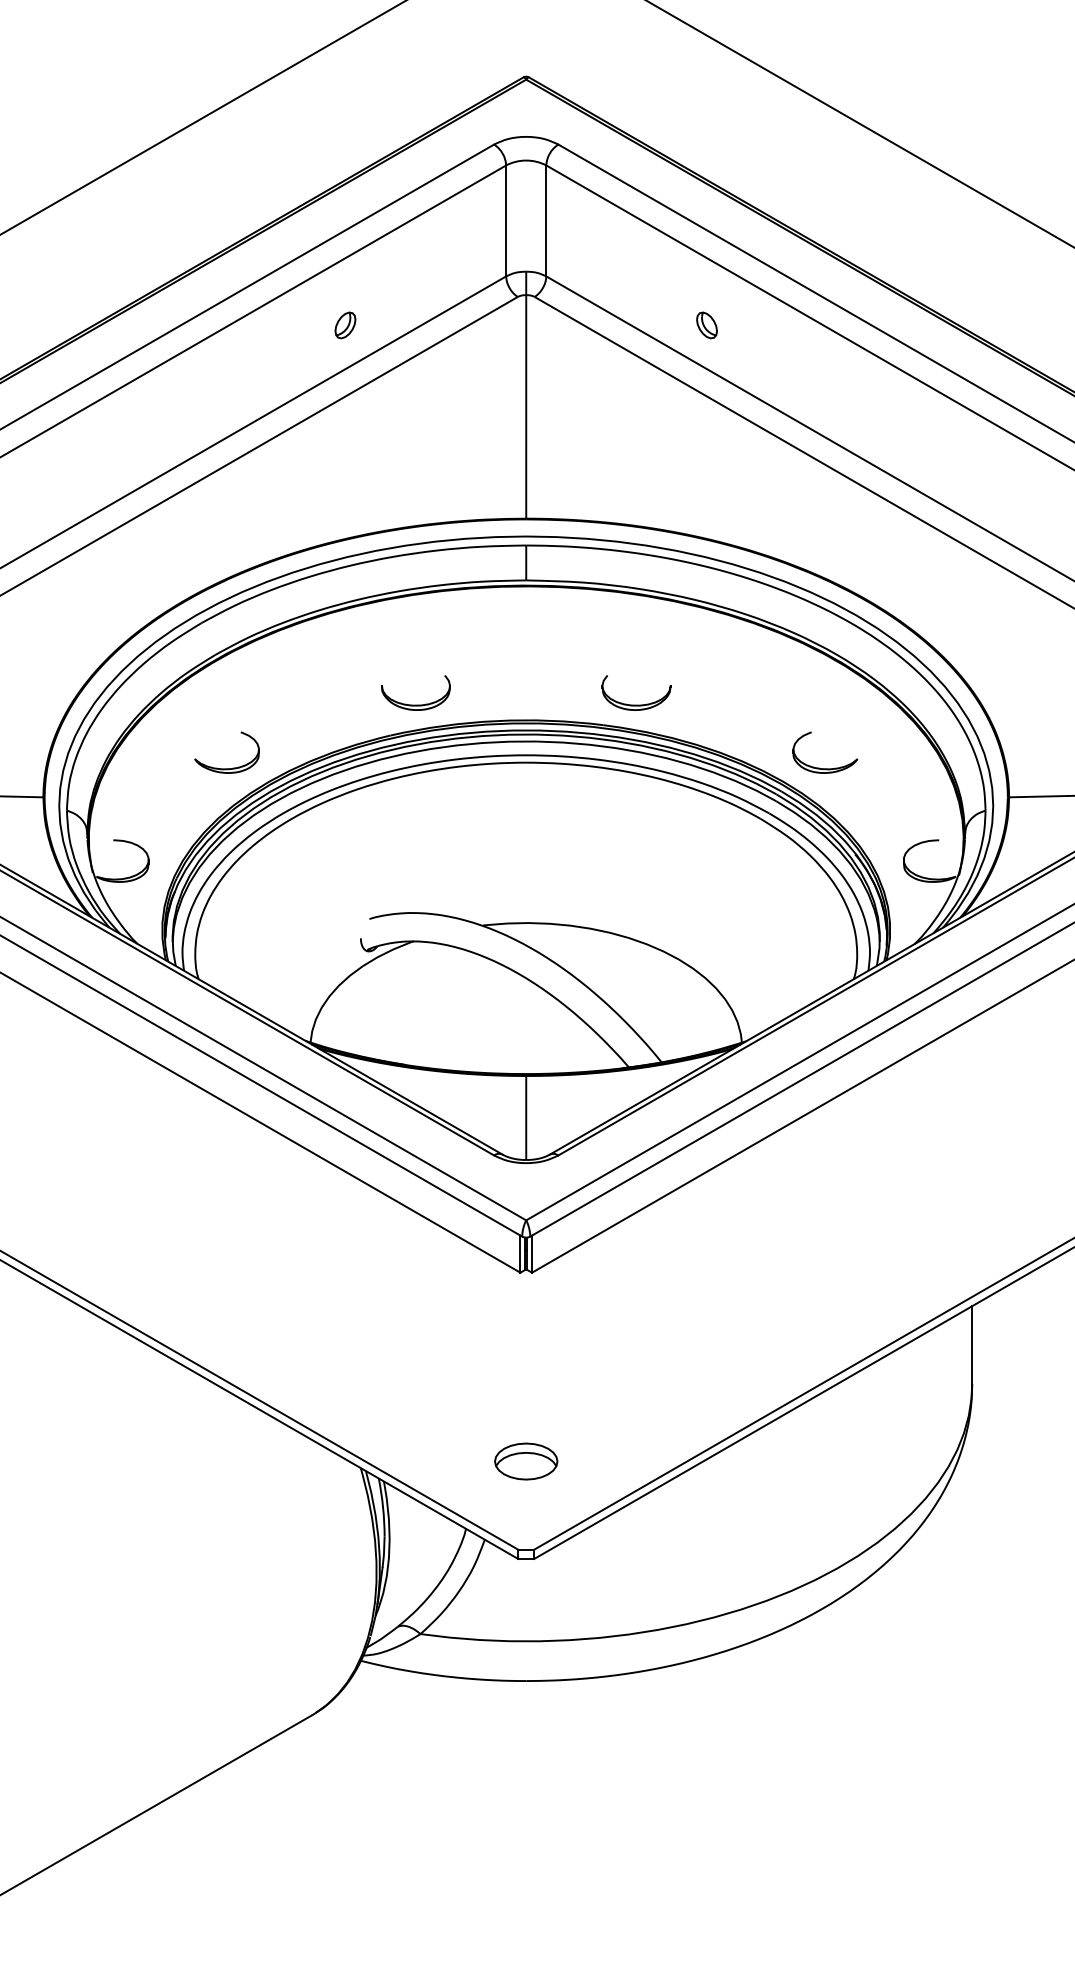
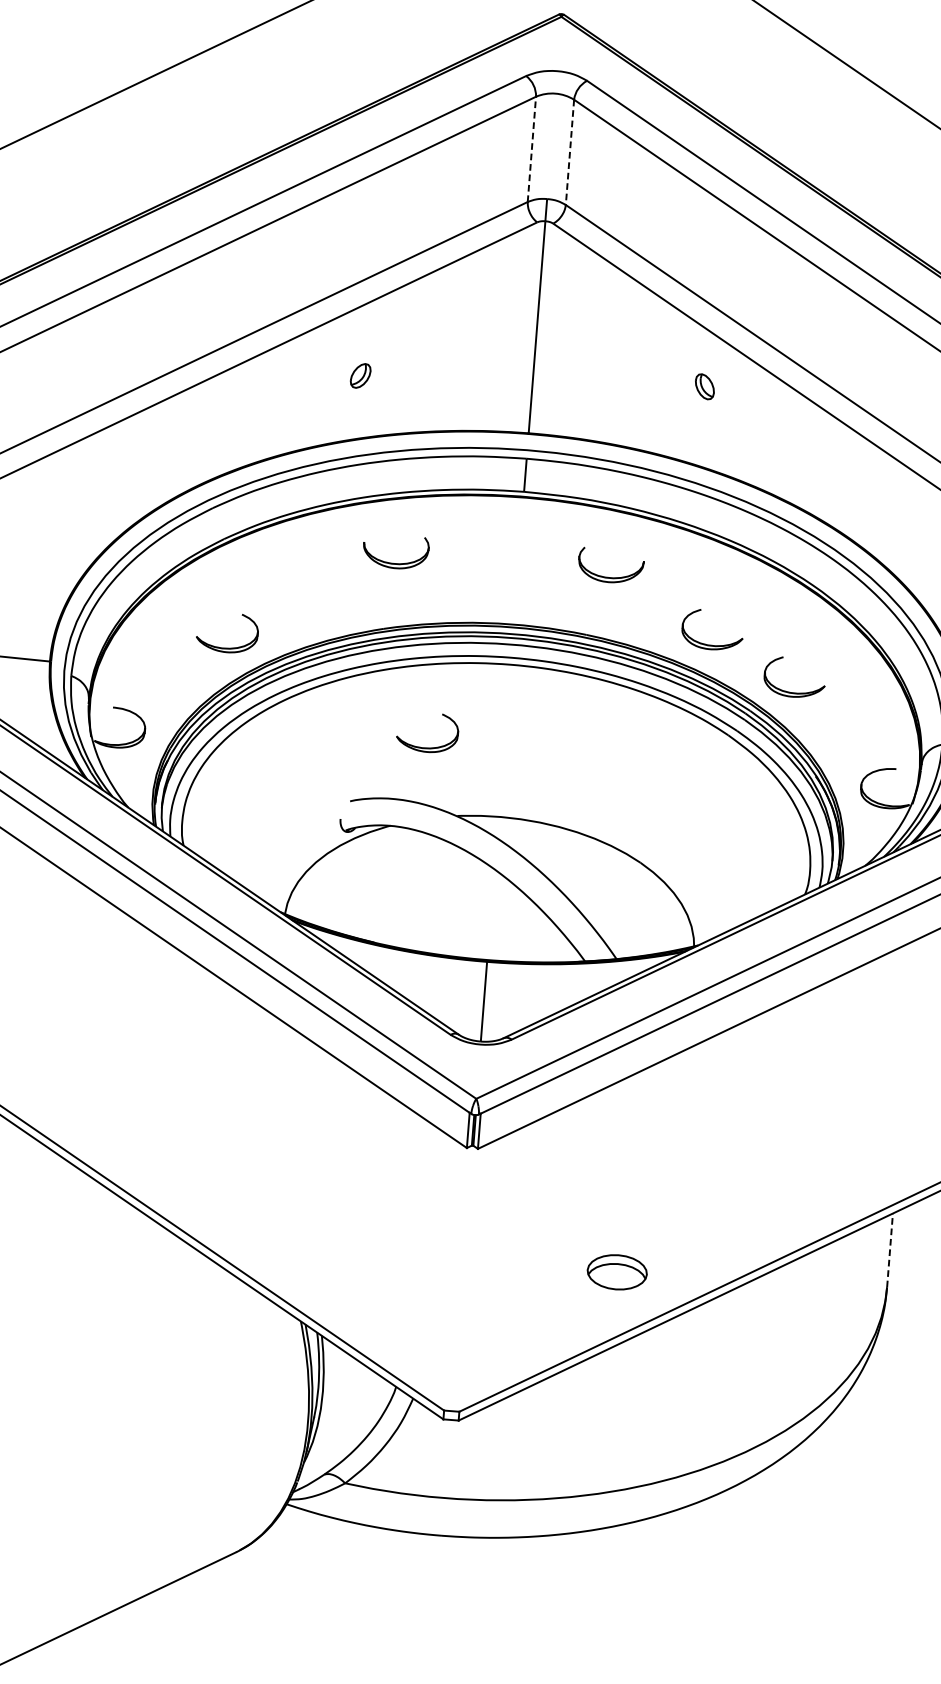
line: (506, 220) -> (532, 149), solid -> dashed
line: (546, 221) -> (570, 152), solid -> dashed
part: (345, 325) -> (360, 376), moved
part: (706, 325) -> (704, 386), moved
part: (415, 704) -> (394, 562), moved
part: (636, 704) -> (610, 576), moved
part: (735, 725) -> (711, 645), added
part: (444, 856) -> (425, 747), added
line: (972, 1345) -> (890, 1250), solid -> dashed
part: (526, 1461) -> (617, 1272), moved

